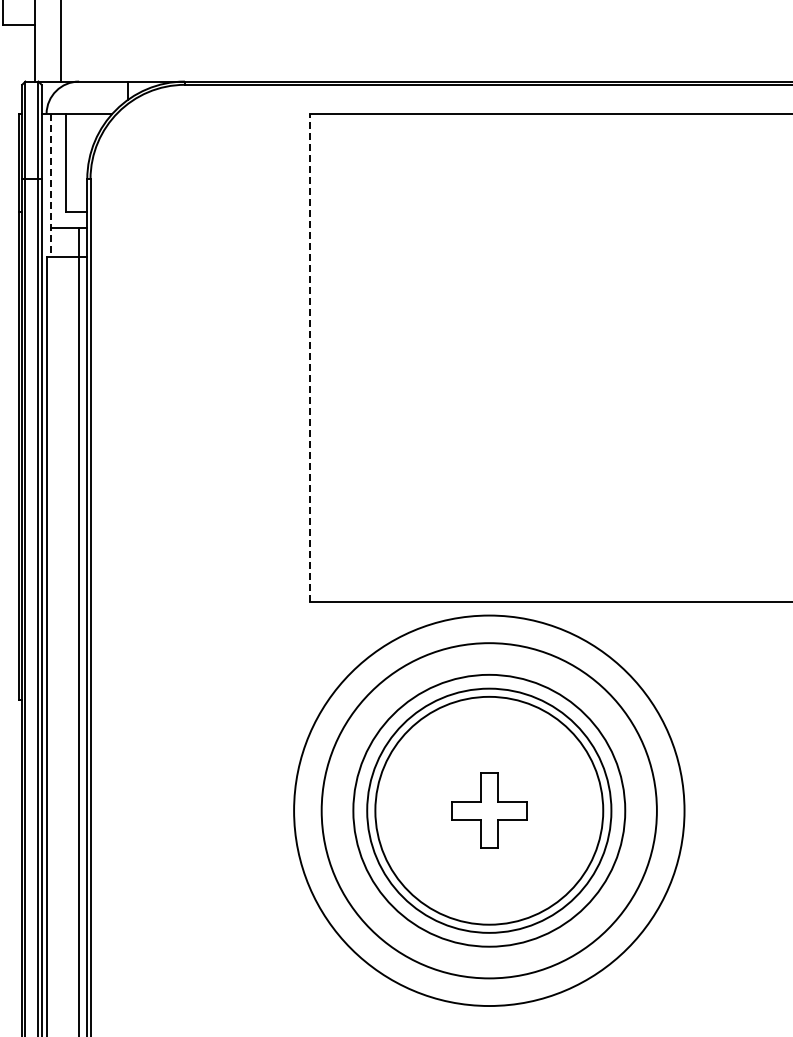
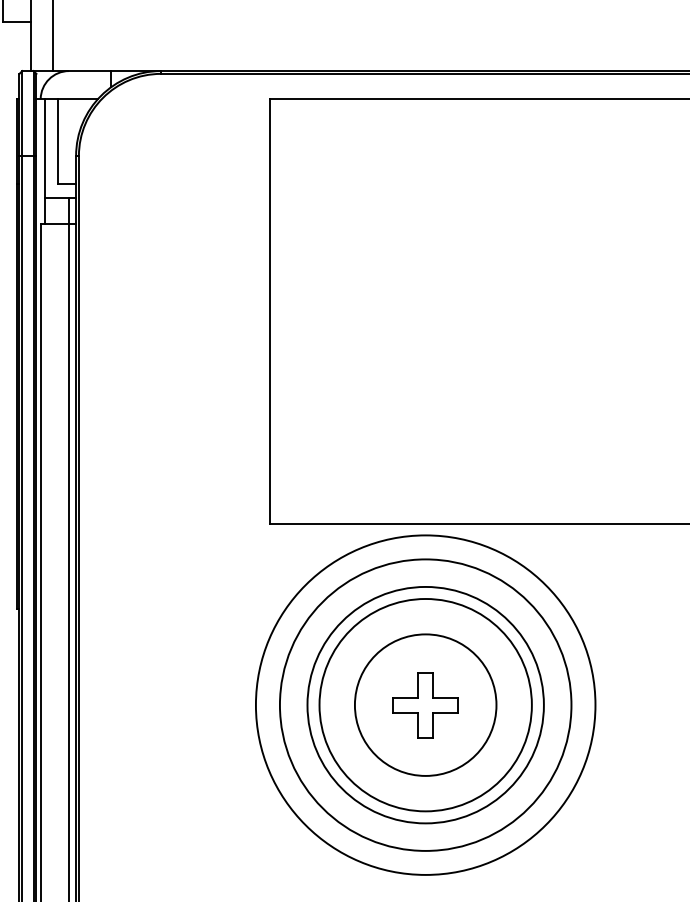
line: (51, 185) -> (44, 161), dashed -> solid
line: (310, 357) -> (270, 310), dashed -> solid
circle: (488, 810) -> (425, 704), size x0.71

